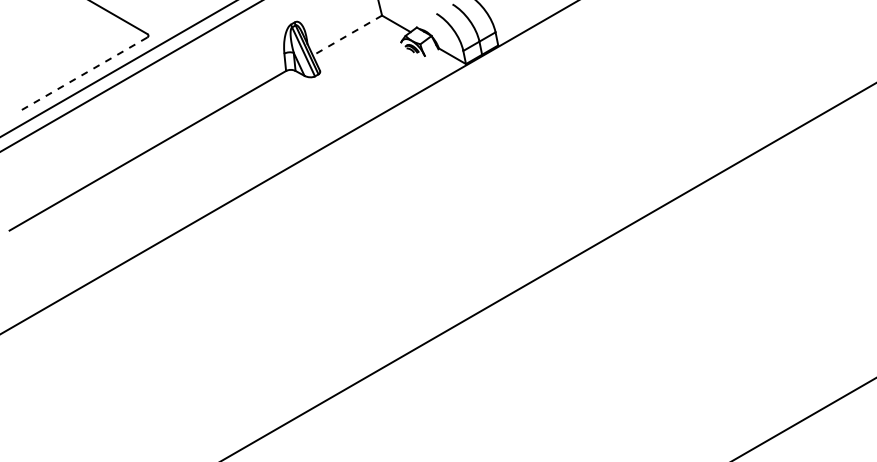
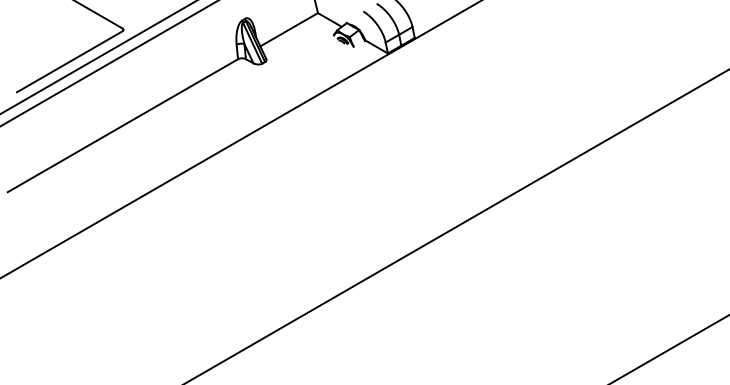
line: (347, 35) -> (289, 29), dashed -> solid
line: (83, 74) -> (69, 62), dashed -> solid

